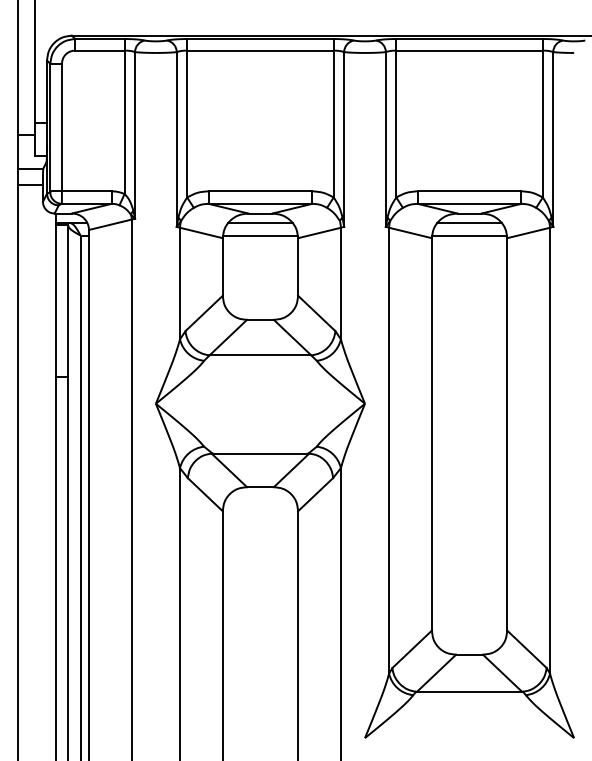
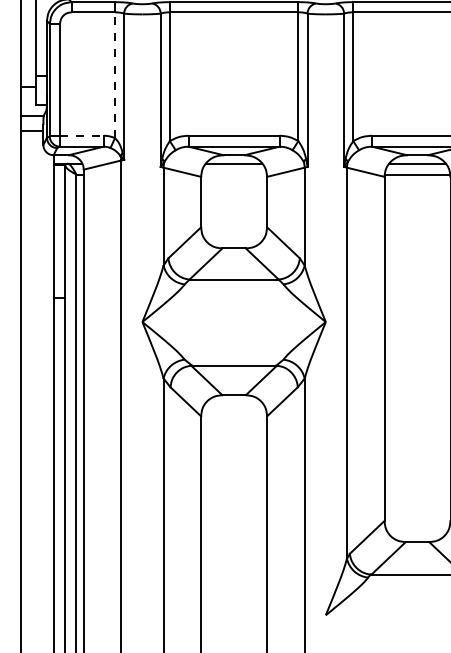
line: (124, 122) -> (114, 75), solid -> dashed
line: (86, 191) -> (81, 135), solid -> dashed
line: (260, 235) -> (234, 174), removed

